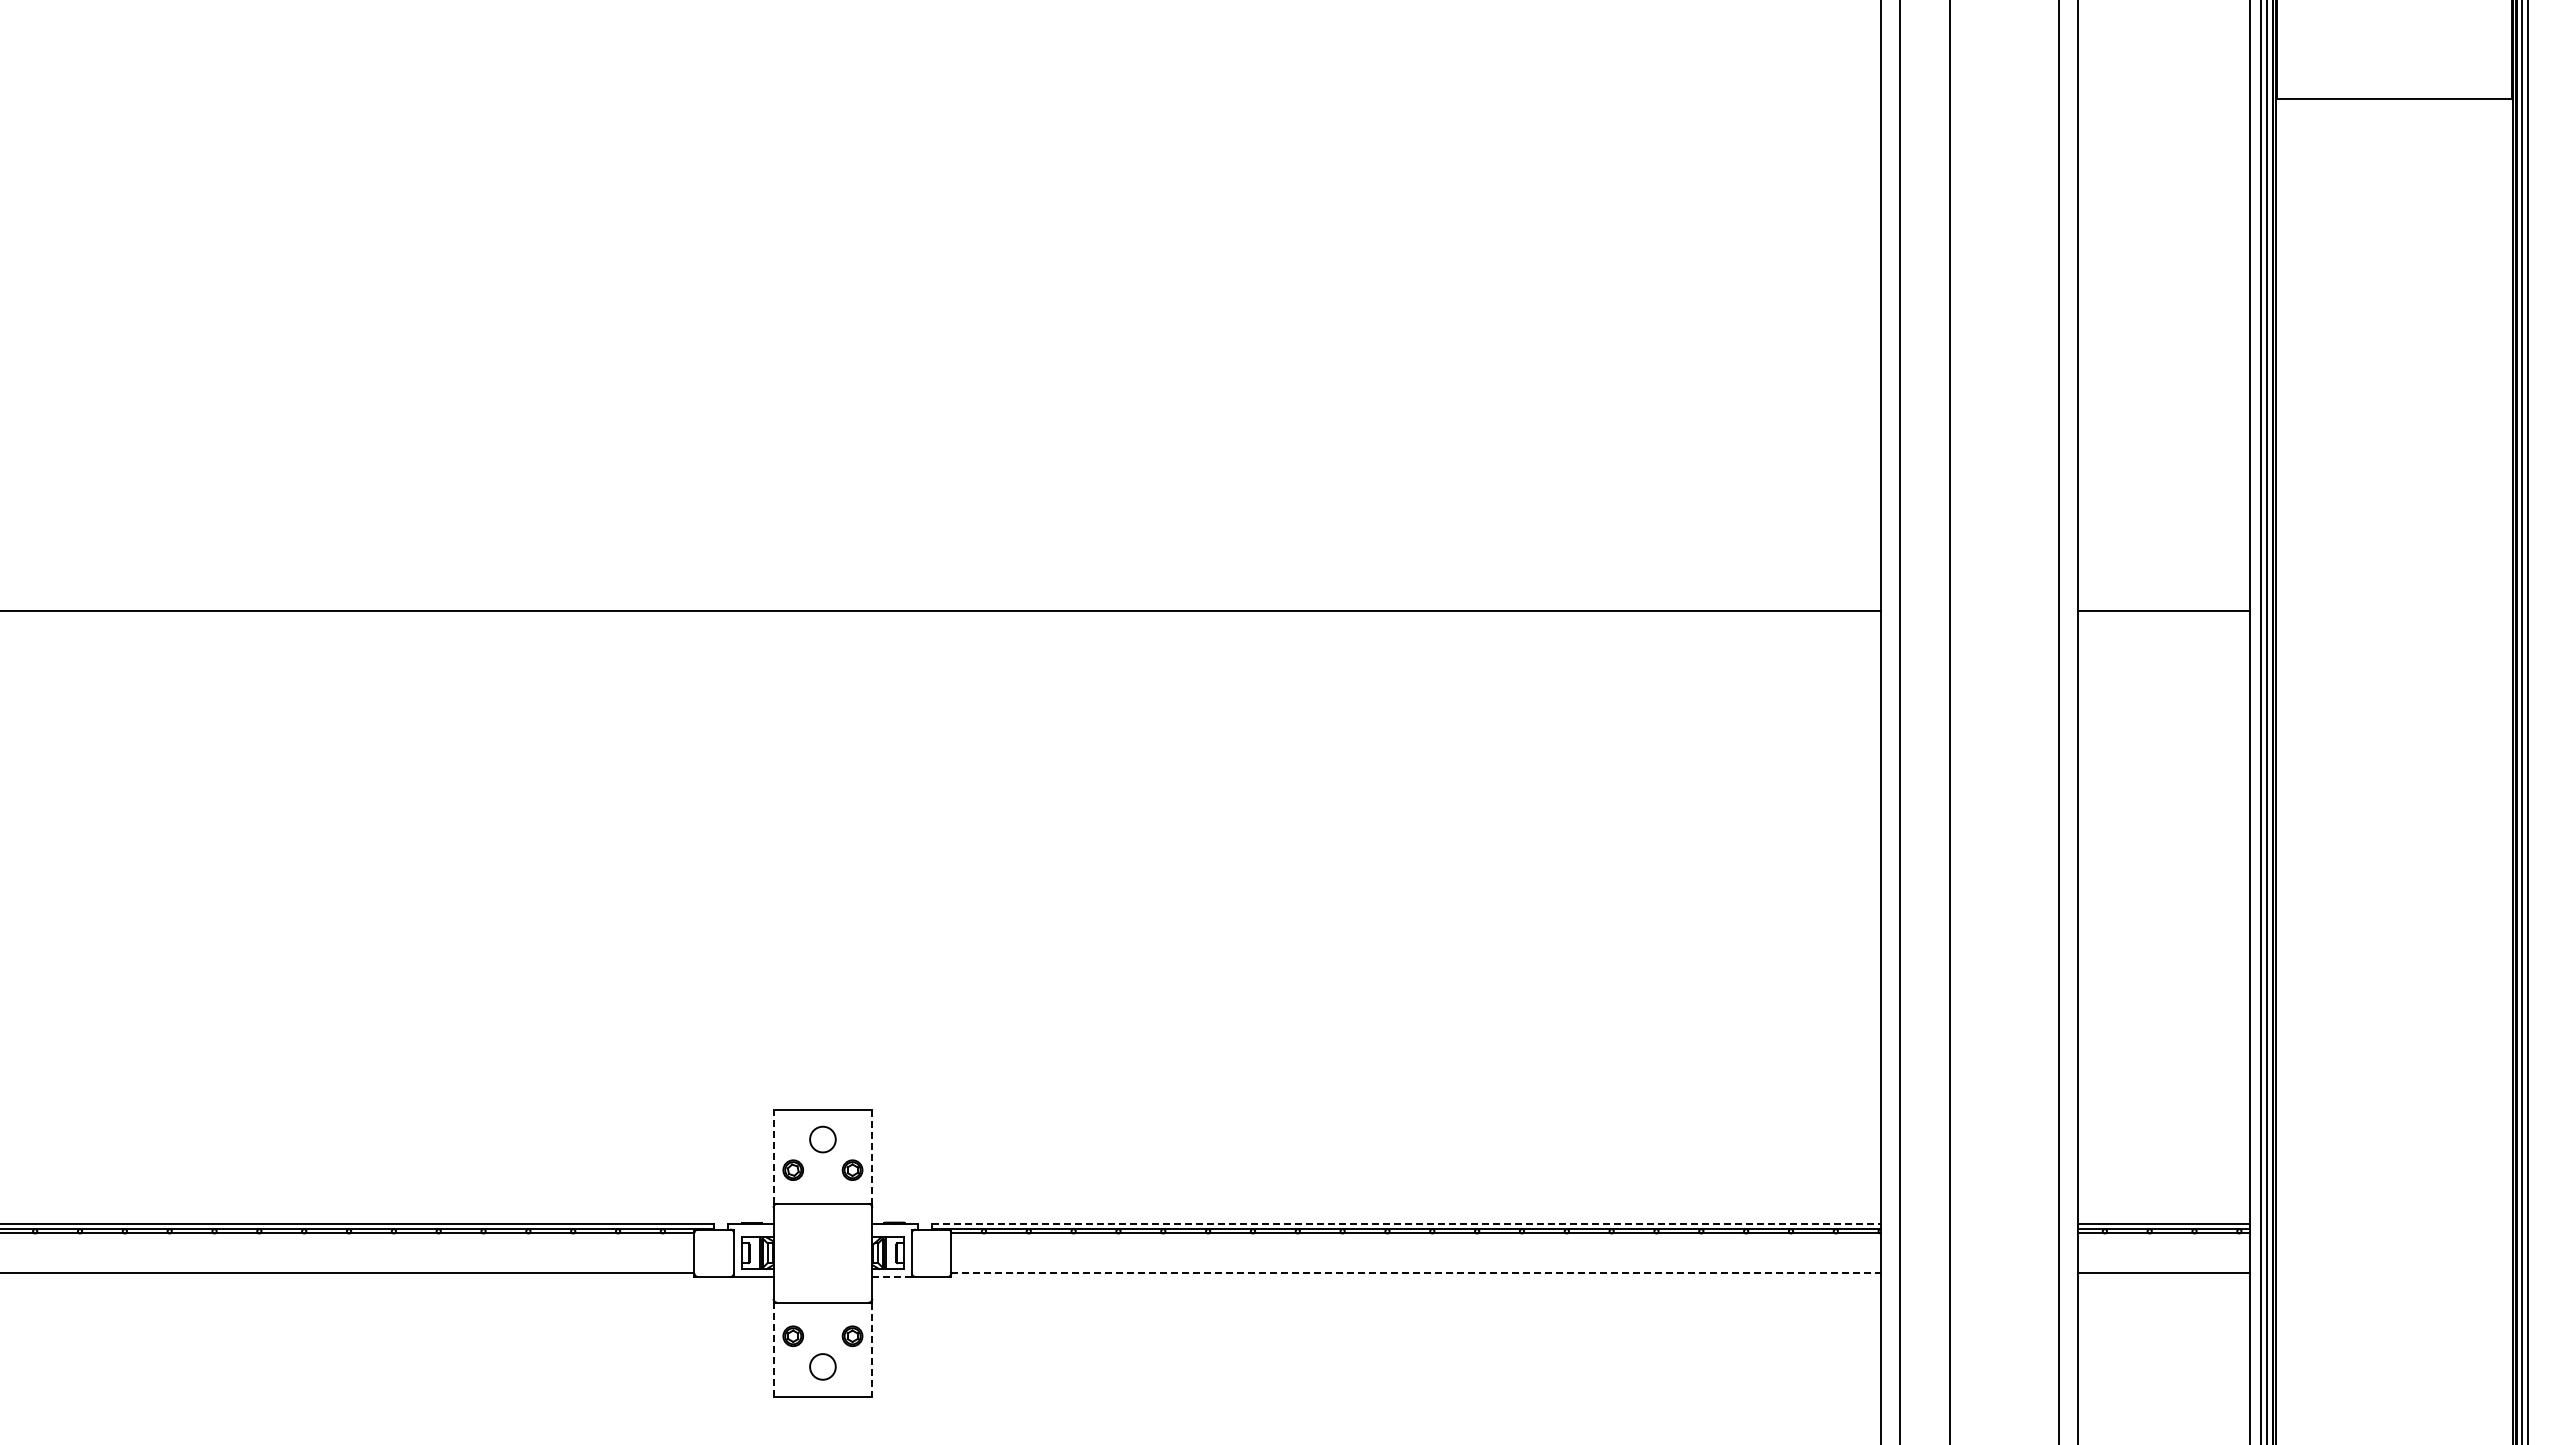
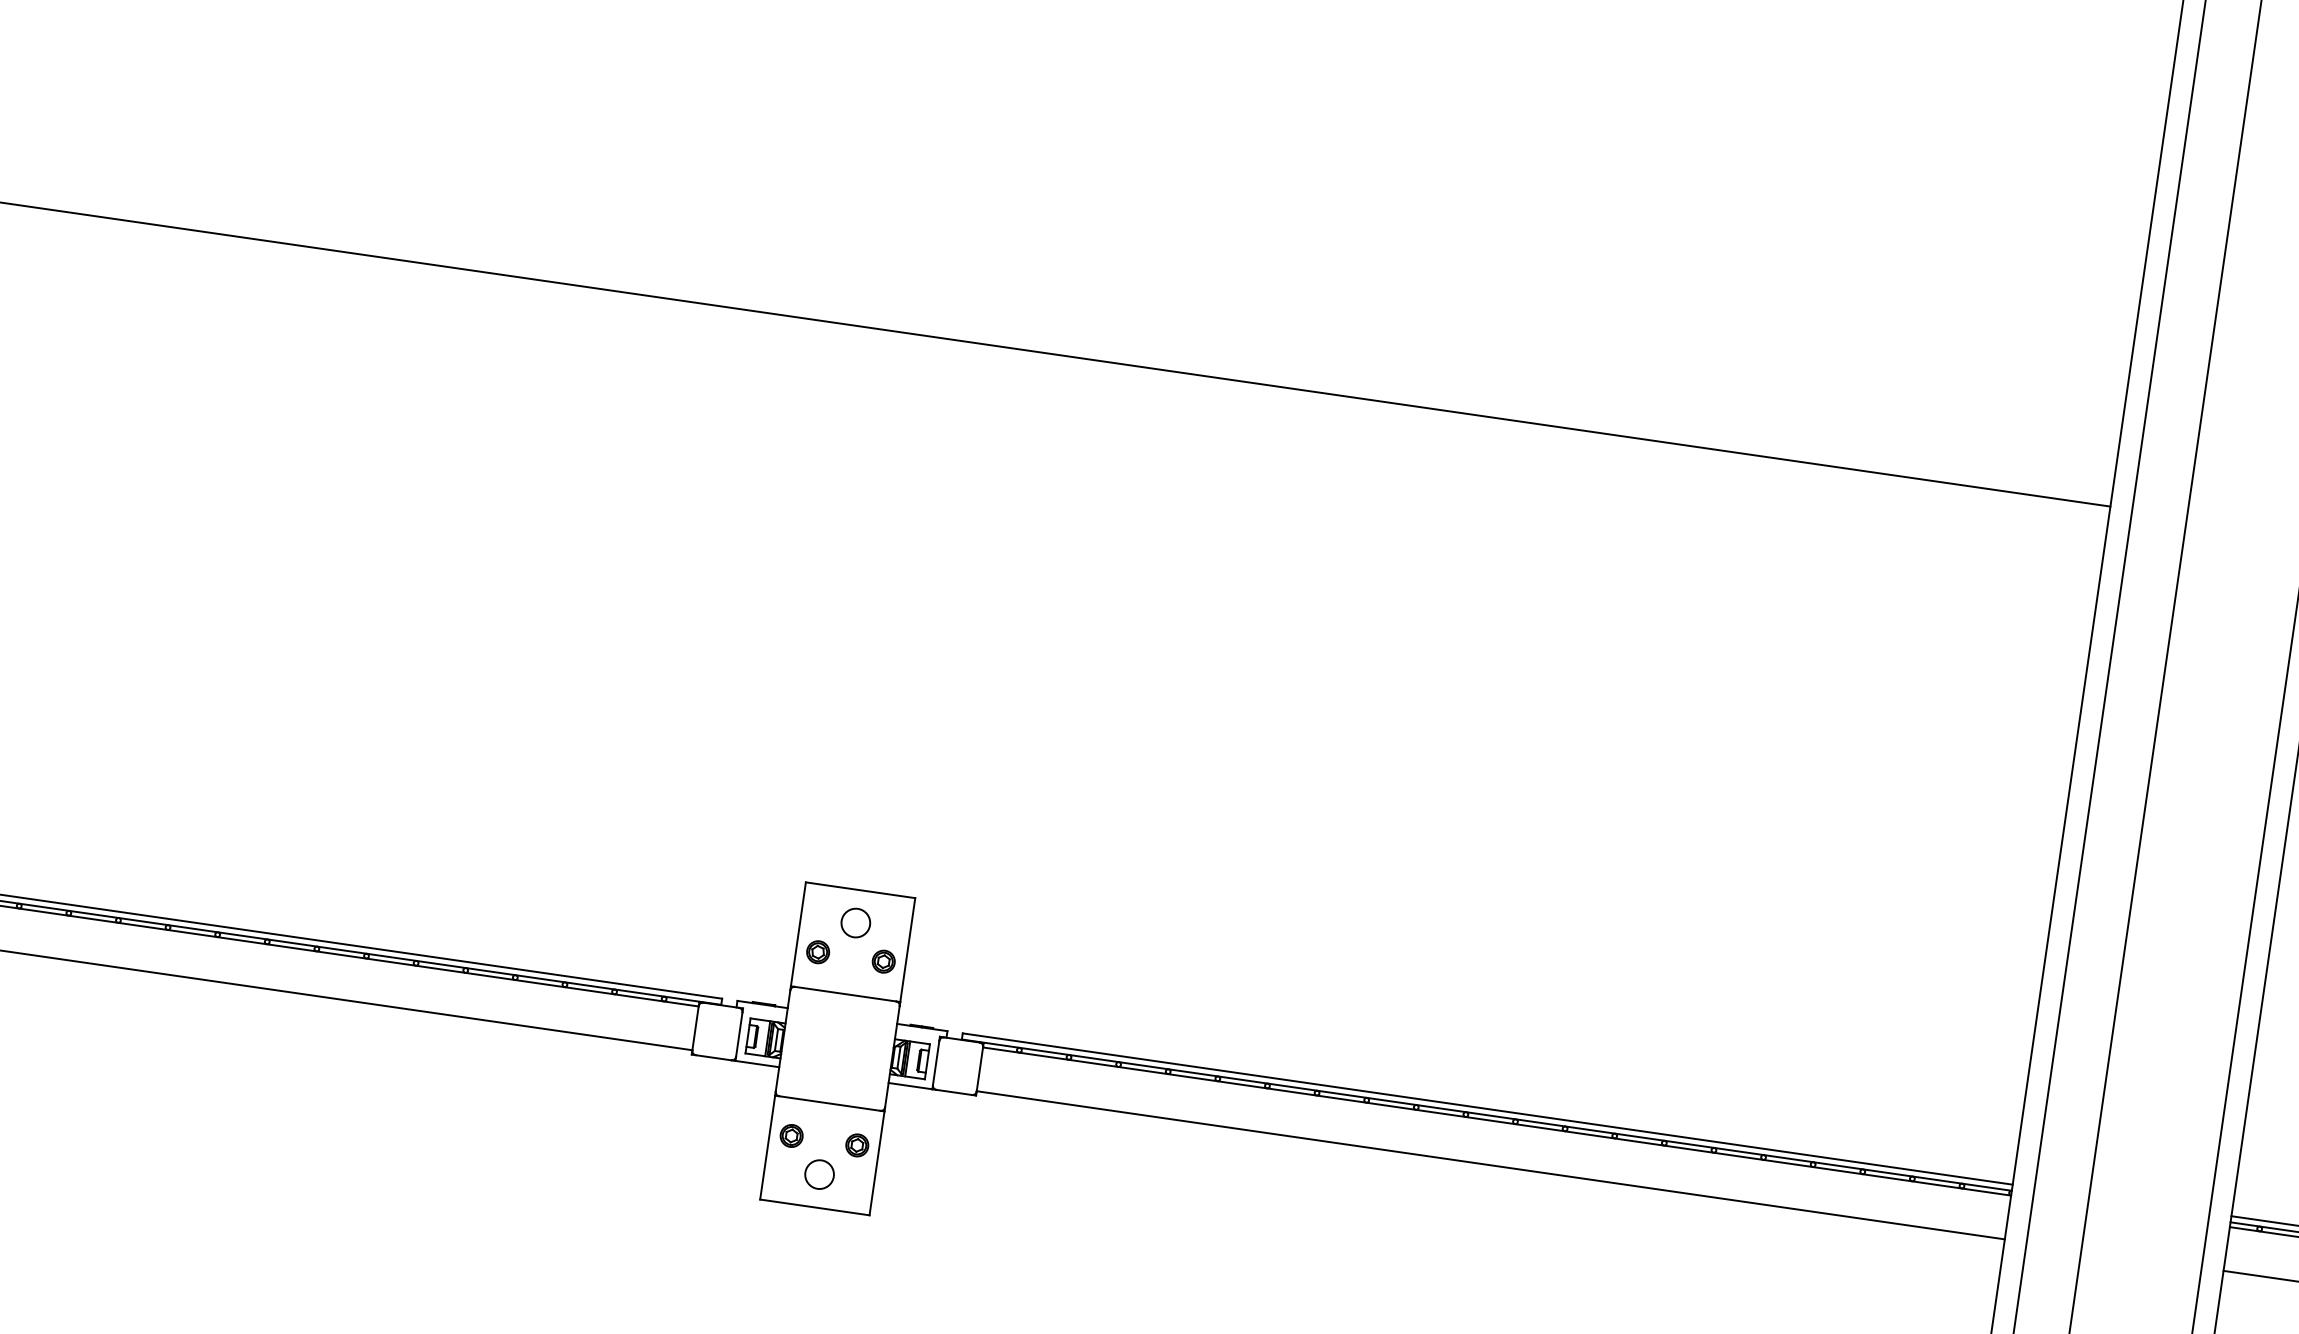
line: (773, 1156) -> (798, 933), dashed -> solid
line: (872, 1156) -> (907, 949), dashed -> solid
line: (1406, 1223) -> (1488, 1108), dashed -> solid
line: (1416, 1273) -> (1491, 1165), dashed -> solid
line: (892, 1276) -> (910, 1085), dashed -> solid
line: (773, 1349) -> (767, 1147), dashed -> solid
line: (872, 1349) -> (877, 1163), dashed -> solid

